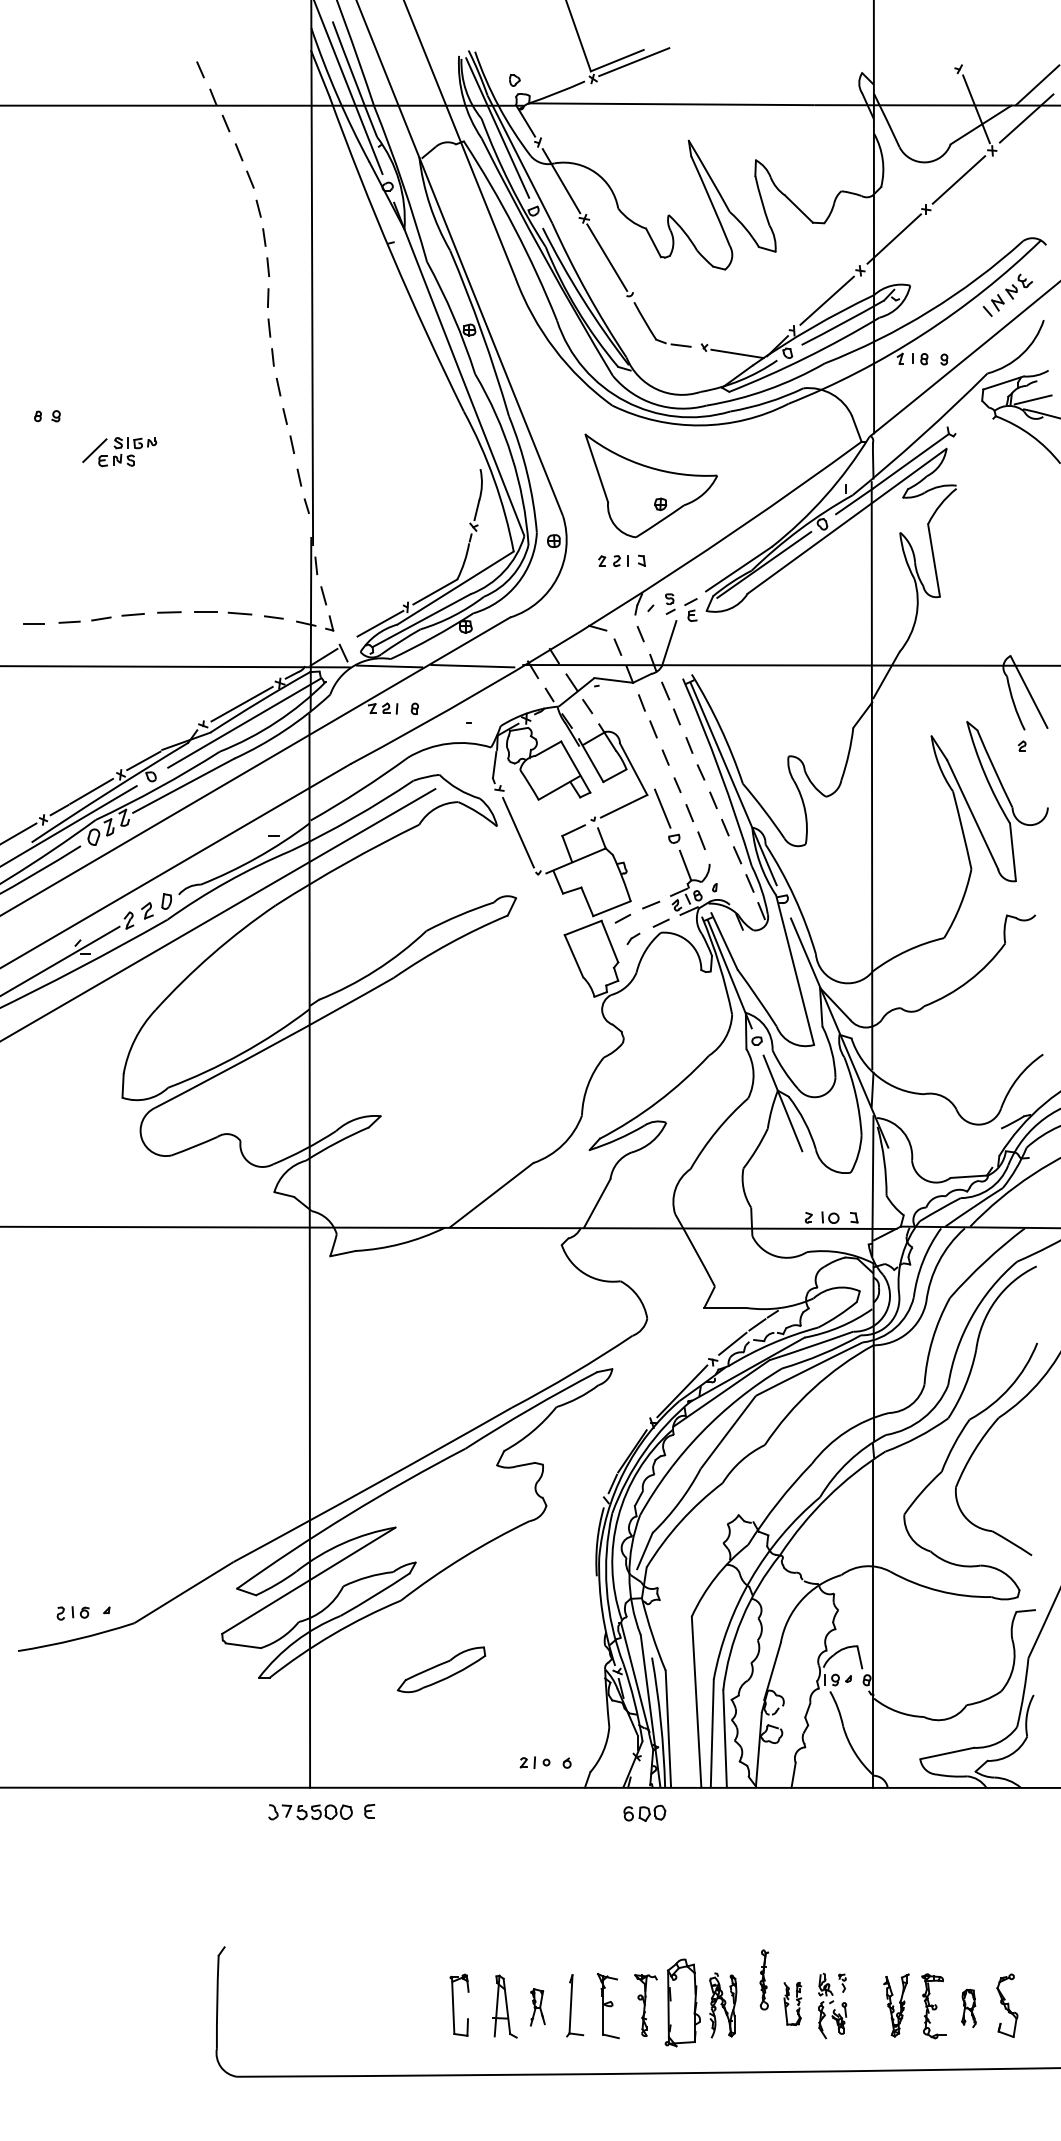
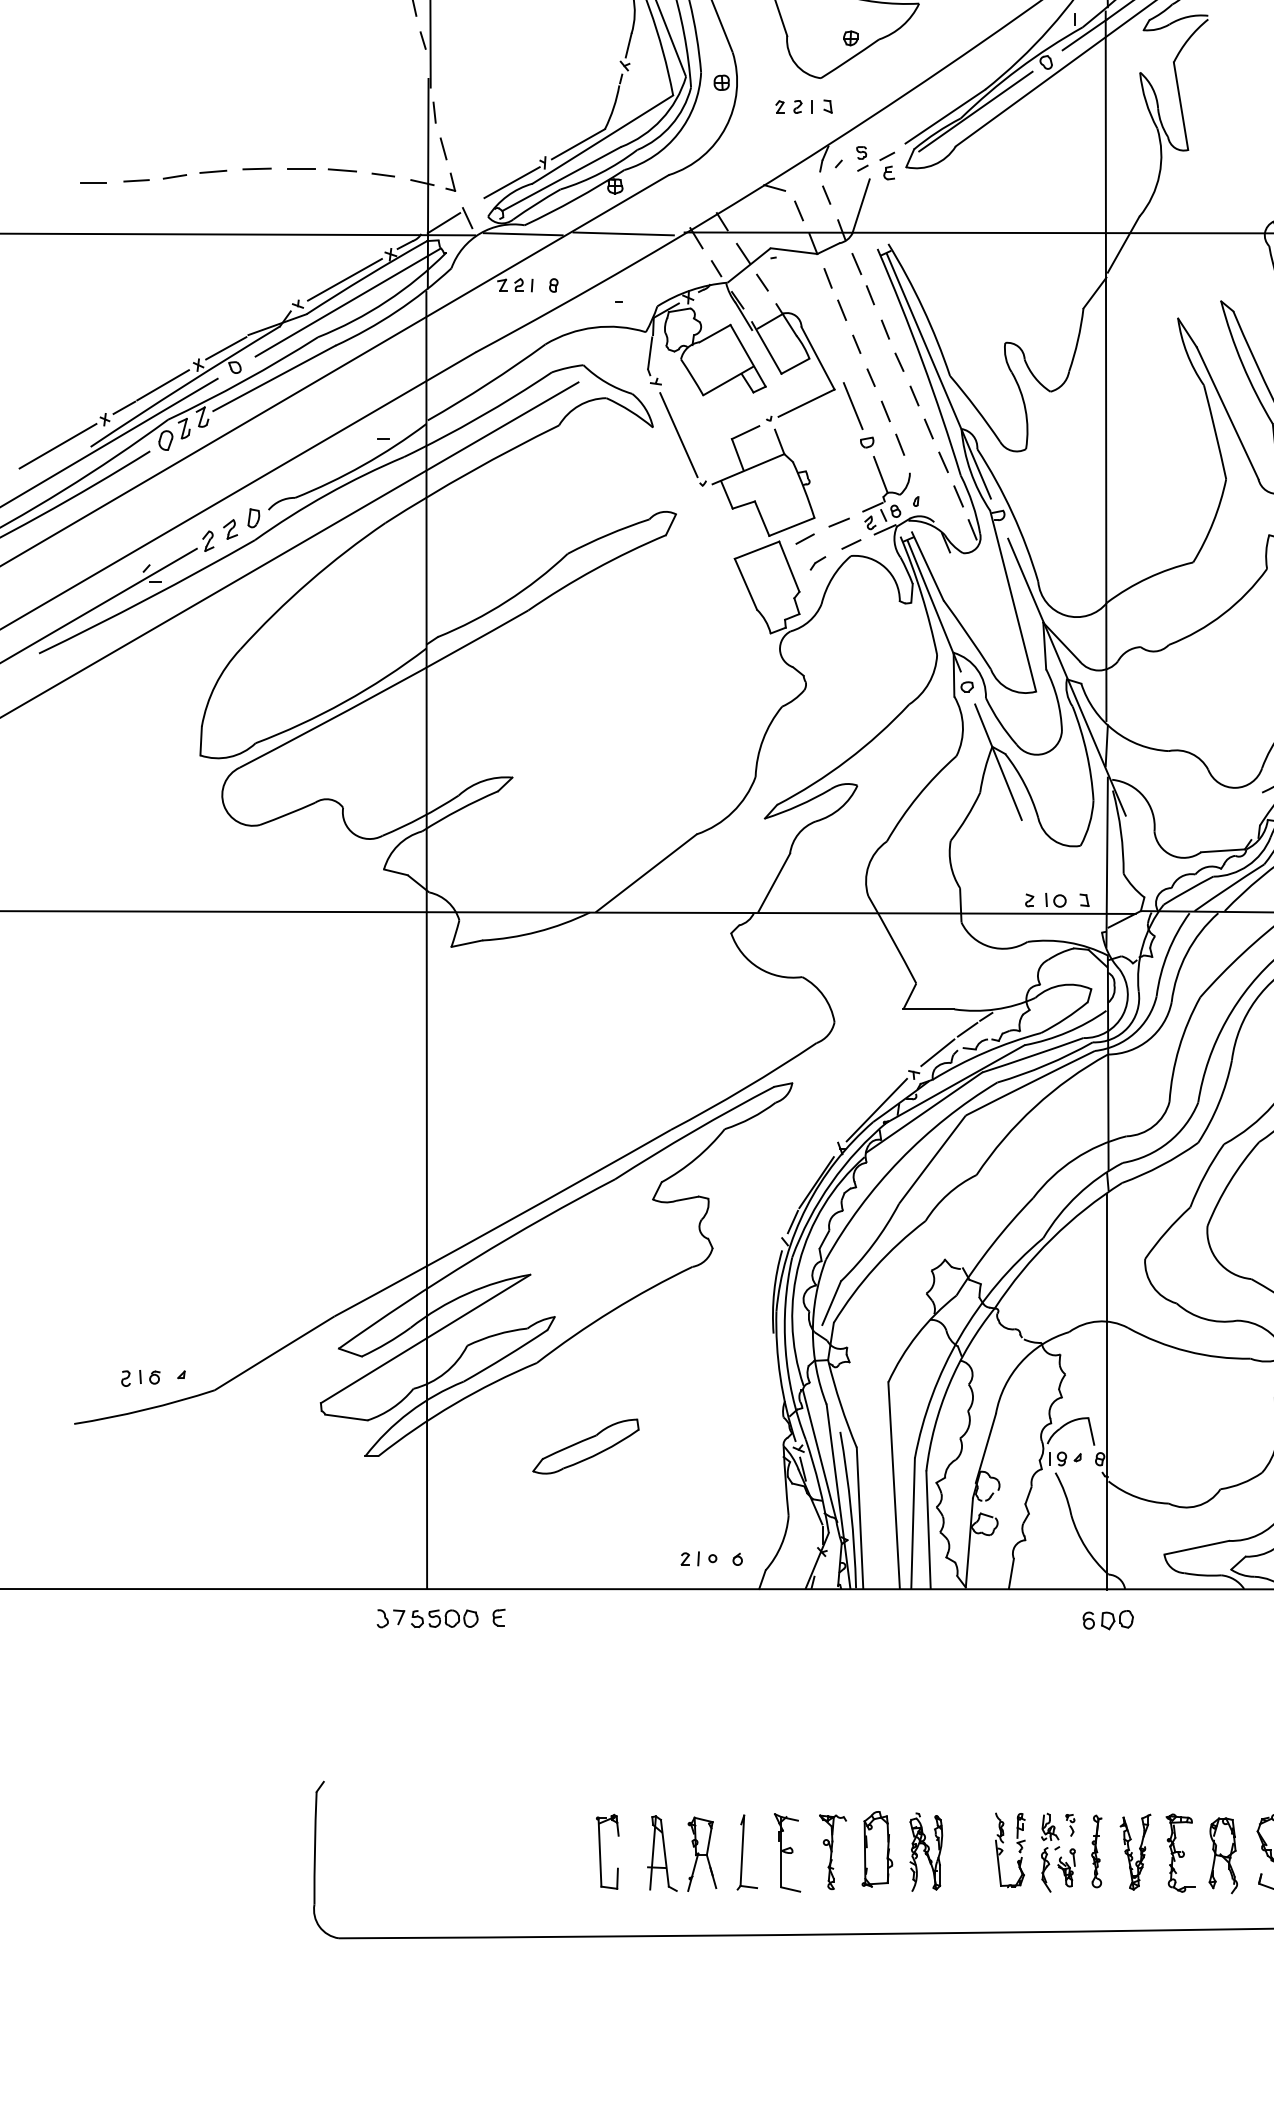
part: (644, 1813) -> (1107, 1620), moved
part: (764, 1979) -> (1096, 1850), moved
part: (682, 2003) -> (877, 1849), size x0.71
part: (792, 2003) -> (1010, 1849), size x1.43
part: (537, 2007) -> (701, 1854), size x1.67
part: (968, 2008) -> (1222, 1855), size x1.67

